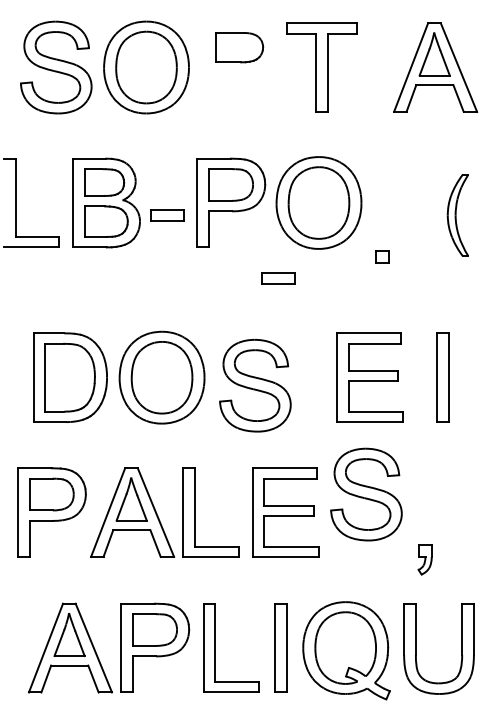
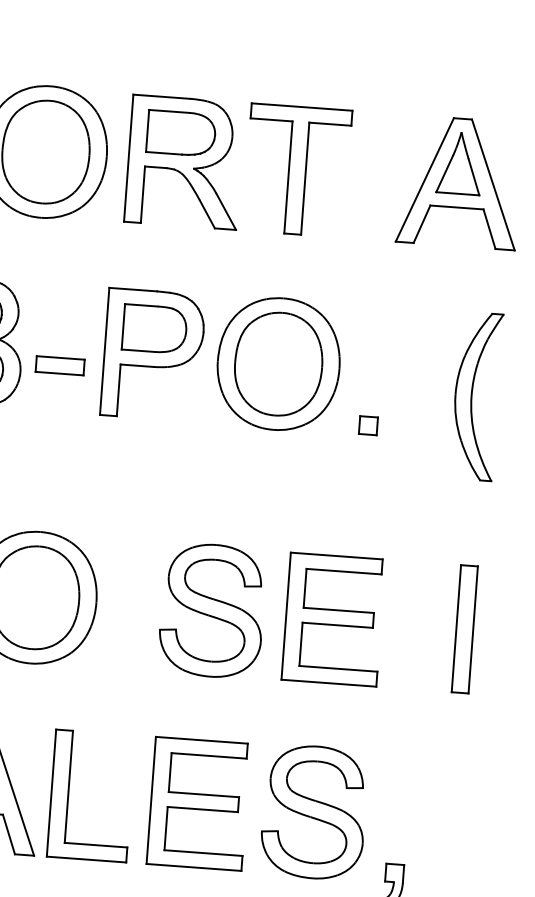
part: (243, 67) -> (184, 162), added
part: (457, 215) -> (475, 396), size x1.43
part: (382, 256) -> (368, 424), moved
part: (278, 278) -> (212, 467), removed
part: (442, 377) -> (464, 628), moved
part: (255, 385) -> (212, 610), moved
part: (366, 494) -> (314, 812), moved

